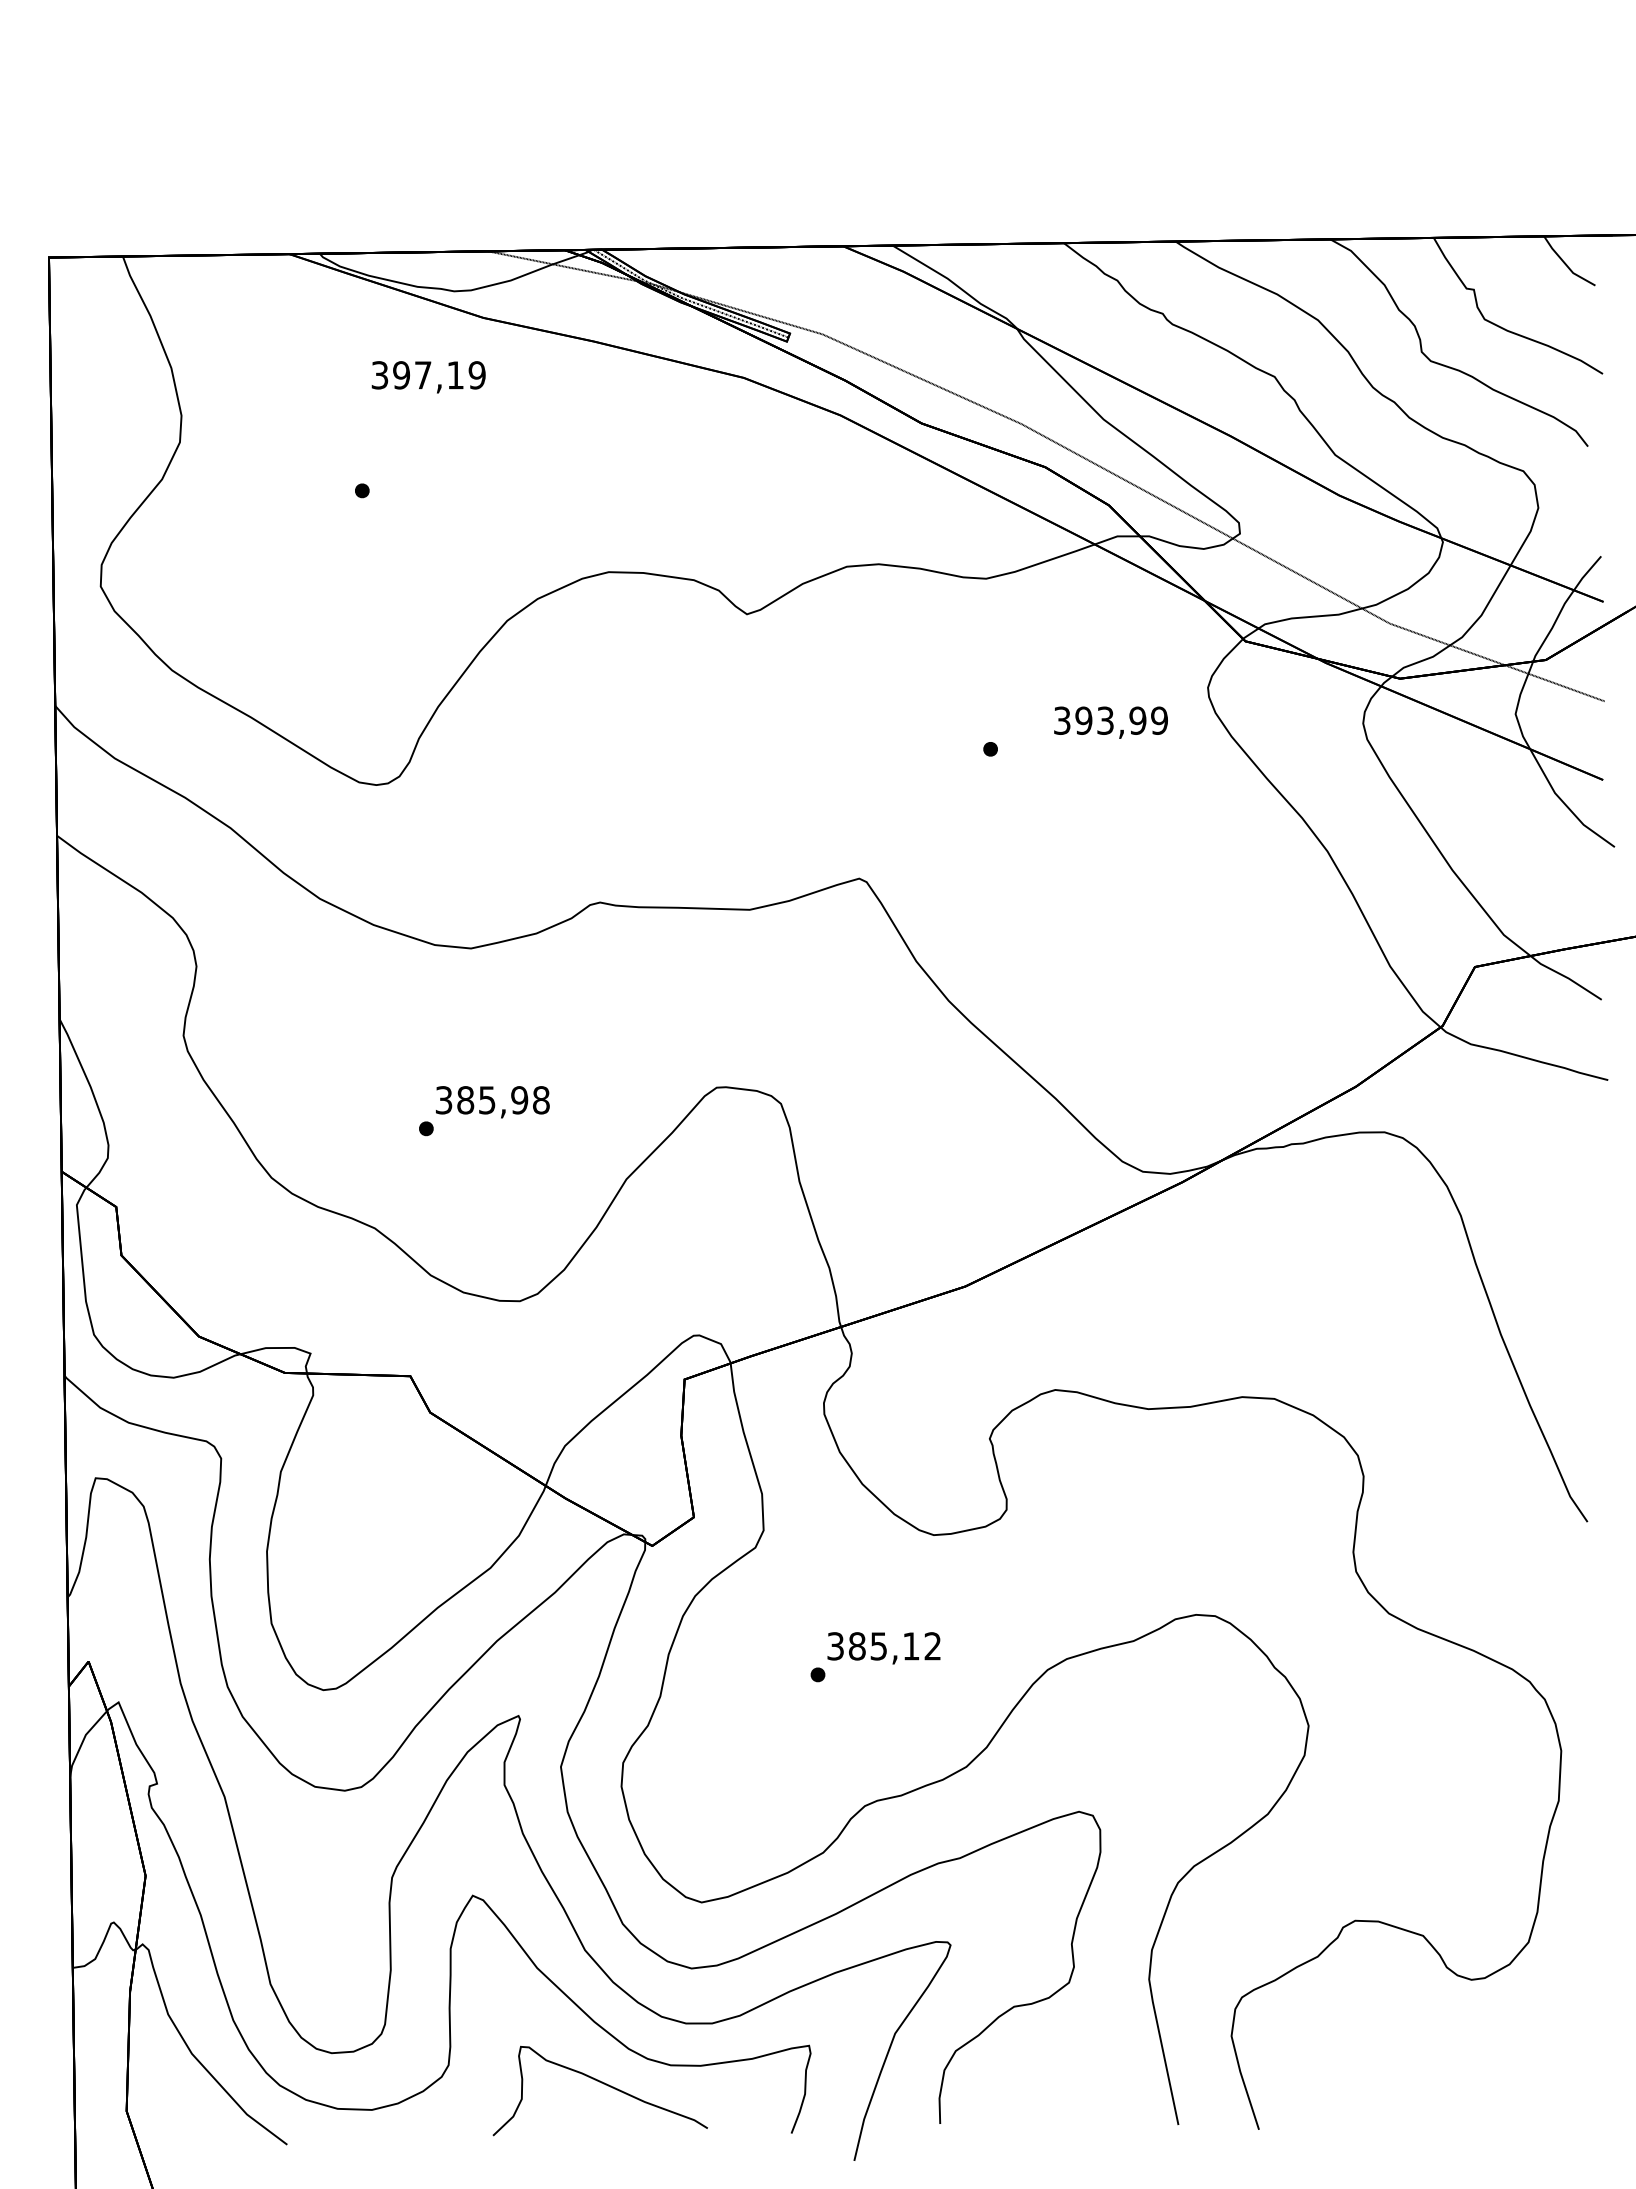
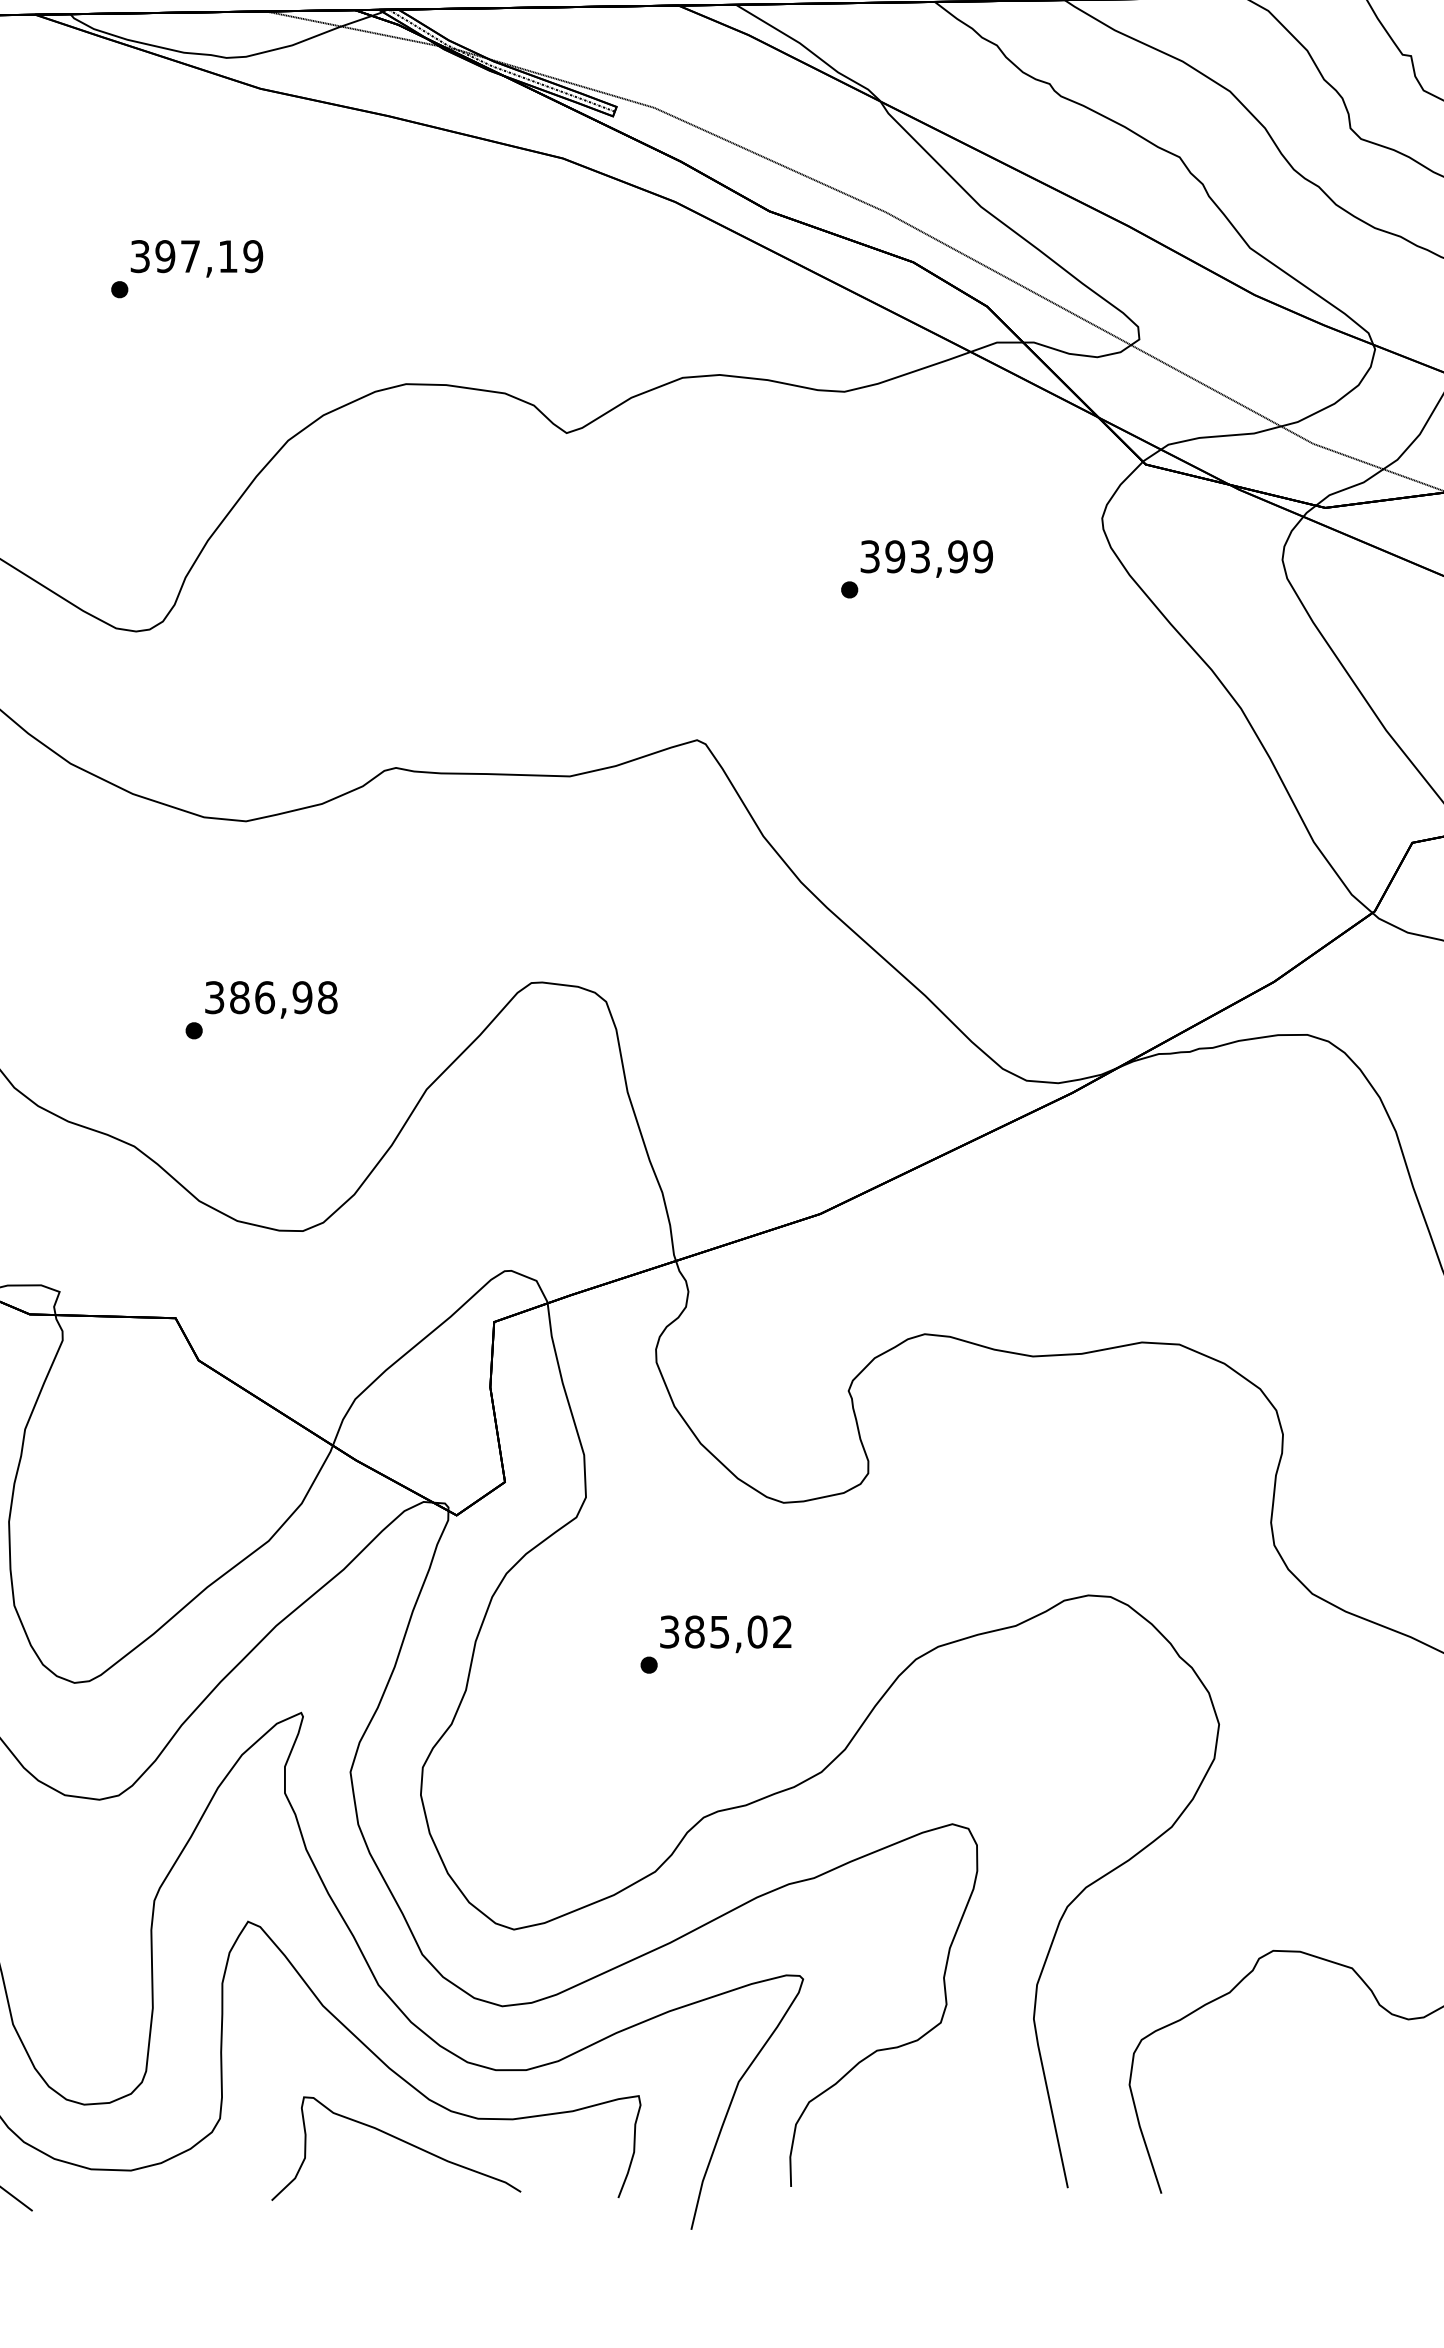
text: (428, 377) -> (196, 259), moved
text: (1110, 722) -> (926, 558), moved
text: (487, 1100) -> (265, 997), 385,98 -> 386,98
text: (910, 1646) -> (756, 1632), 385,12 -> 385,02

